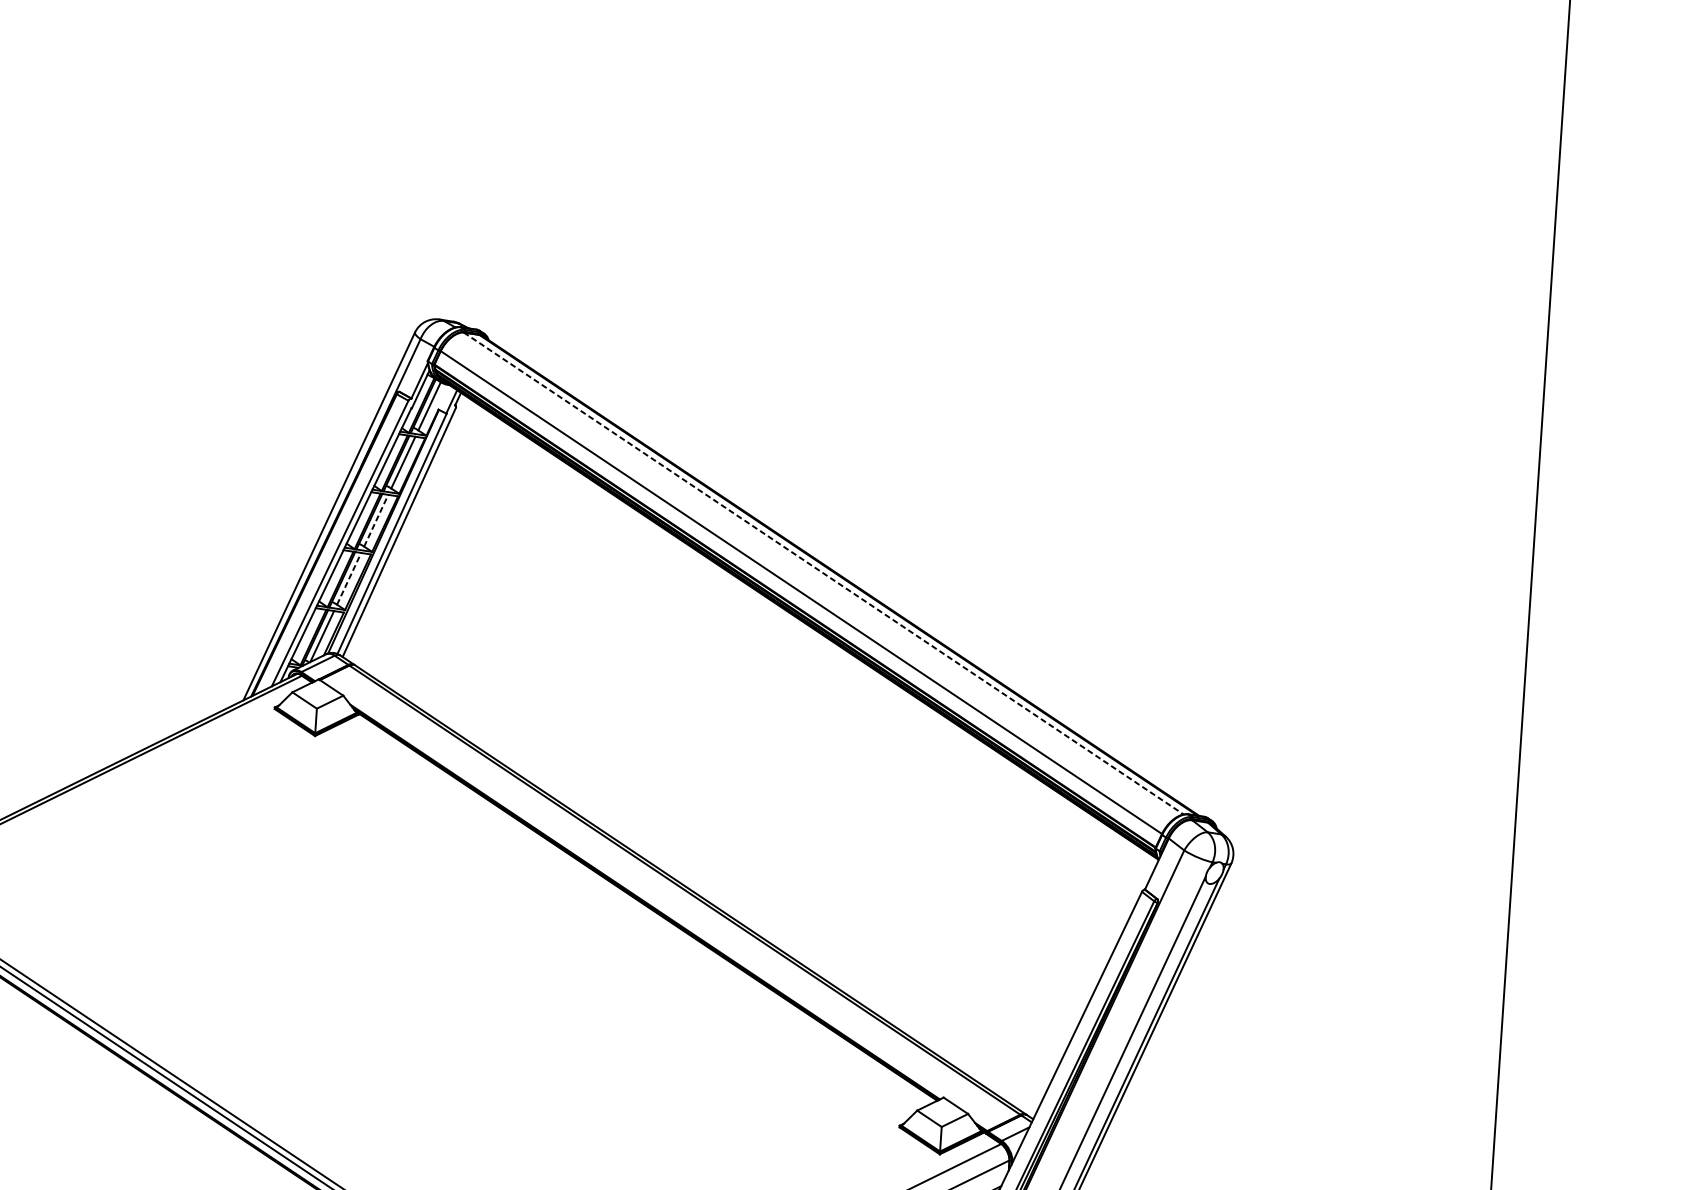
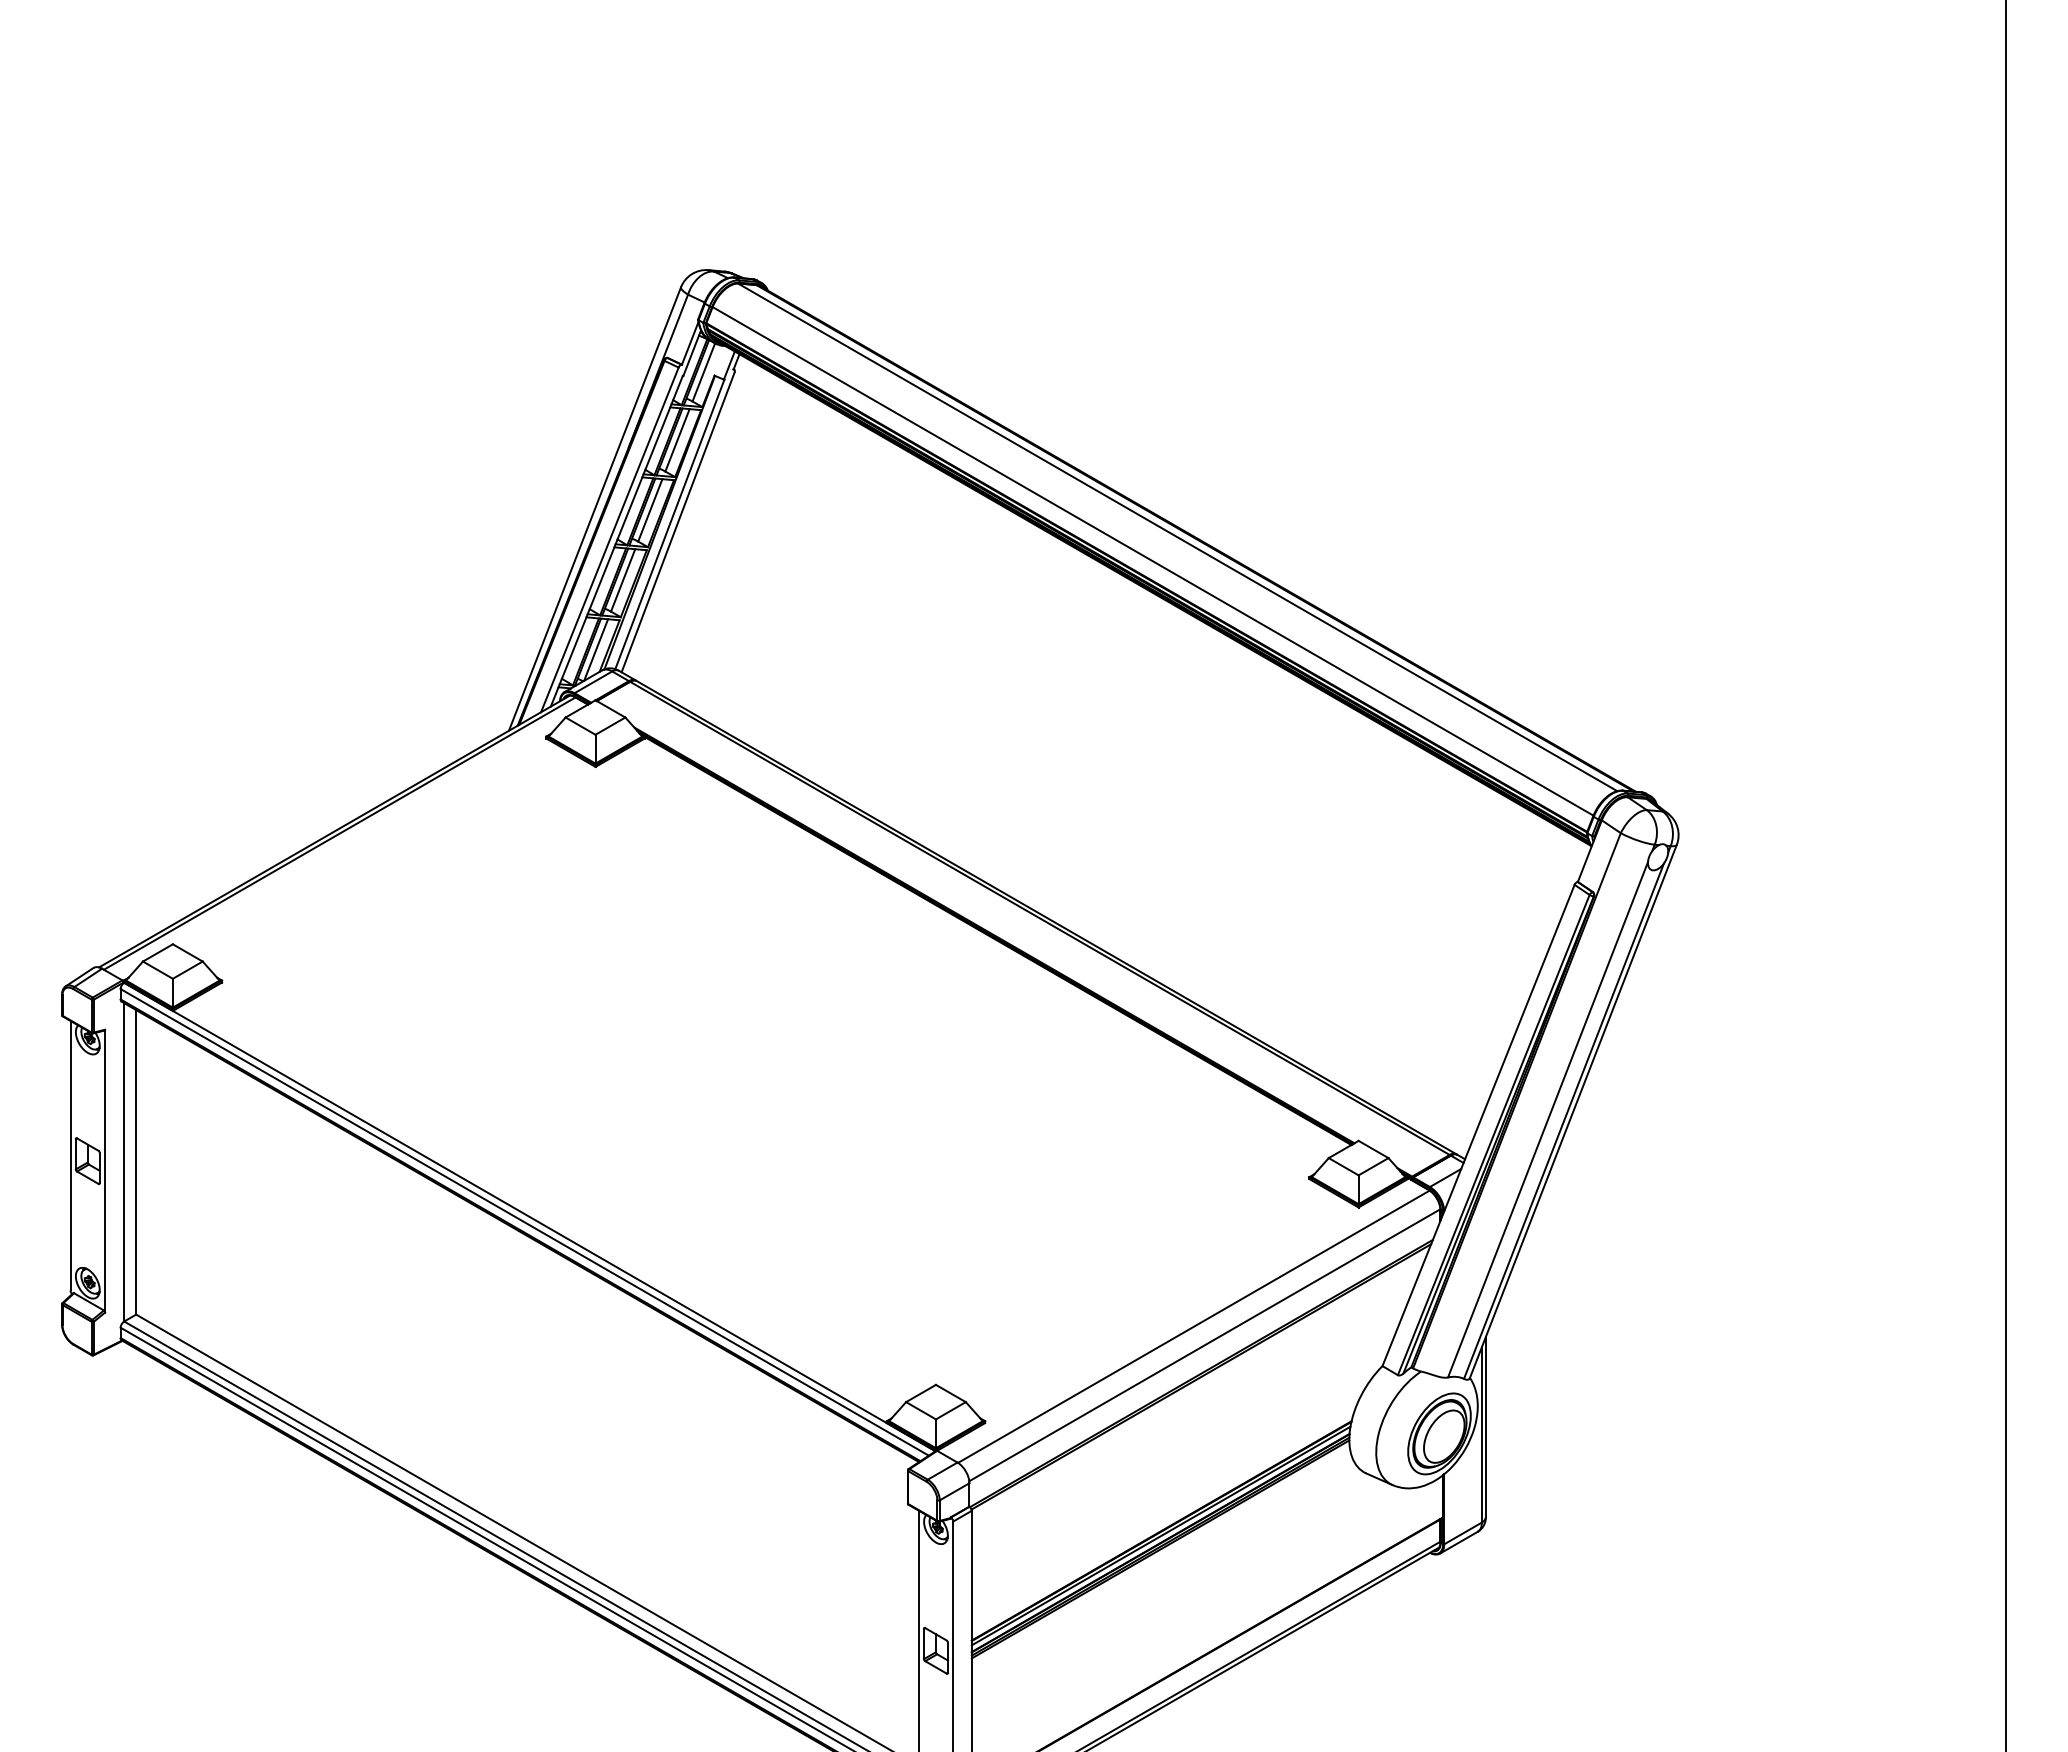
line: (376, 520) -> (650, 509), dashed -> solid
line: (823, 573) -> (1177, 537), dashed -> solid
line: (349, 578) -> (623, 579), dashed -> solid

